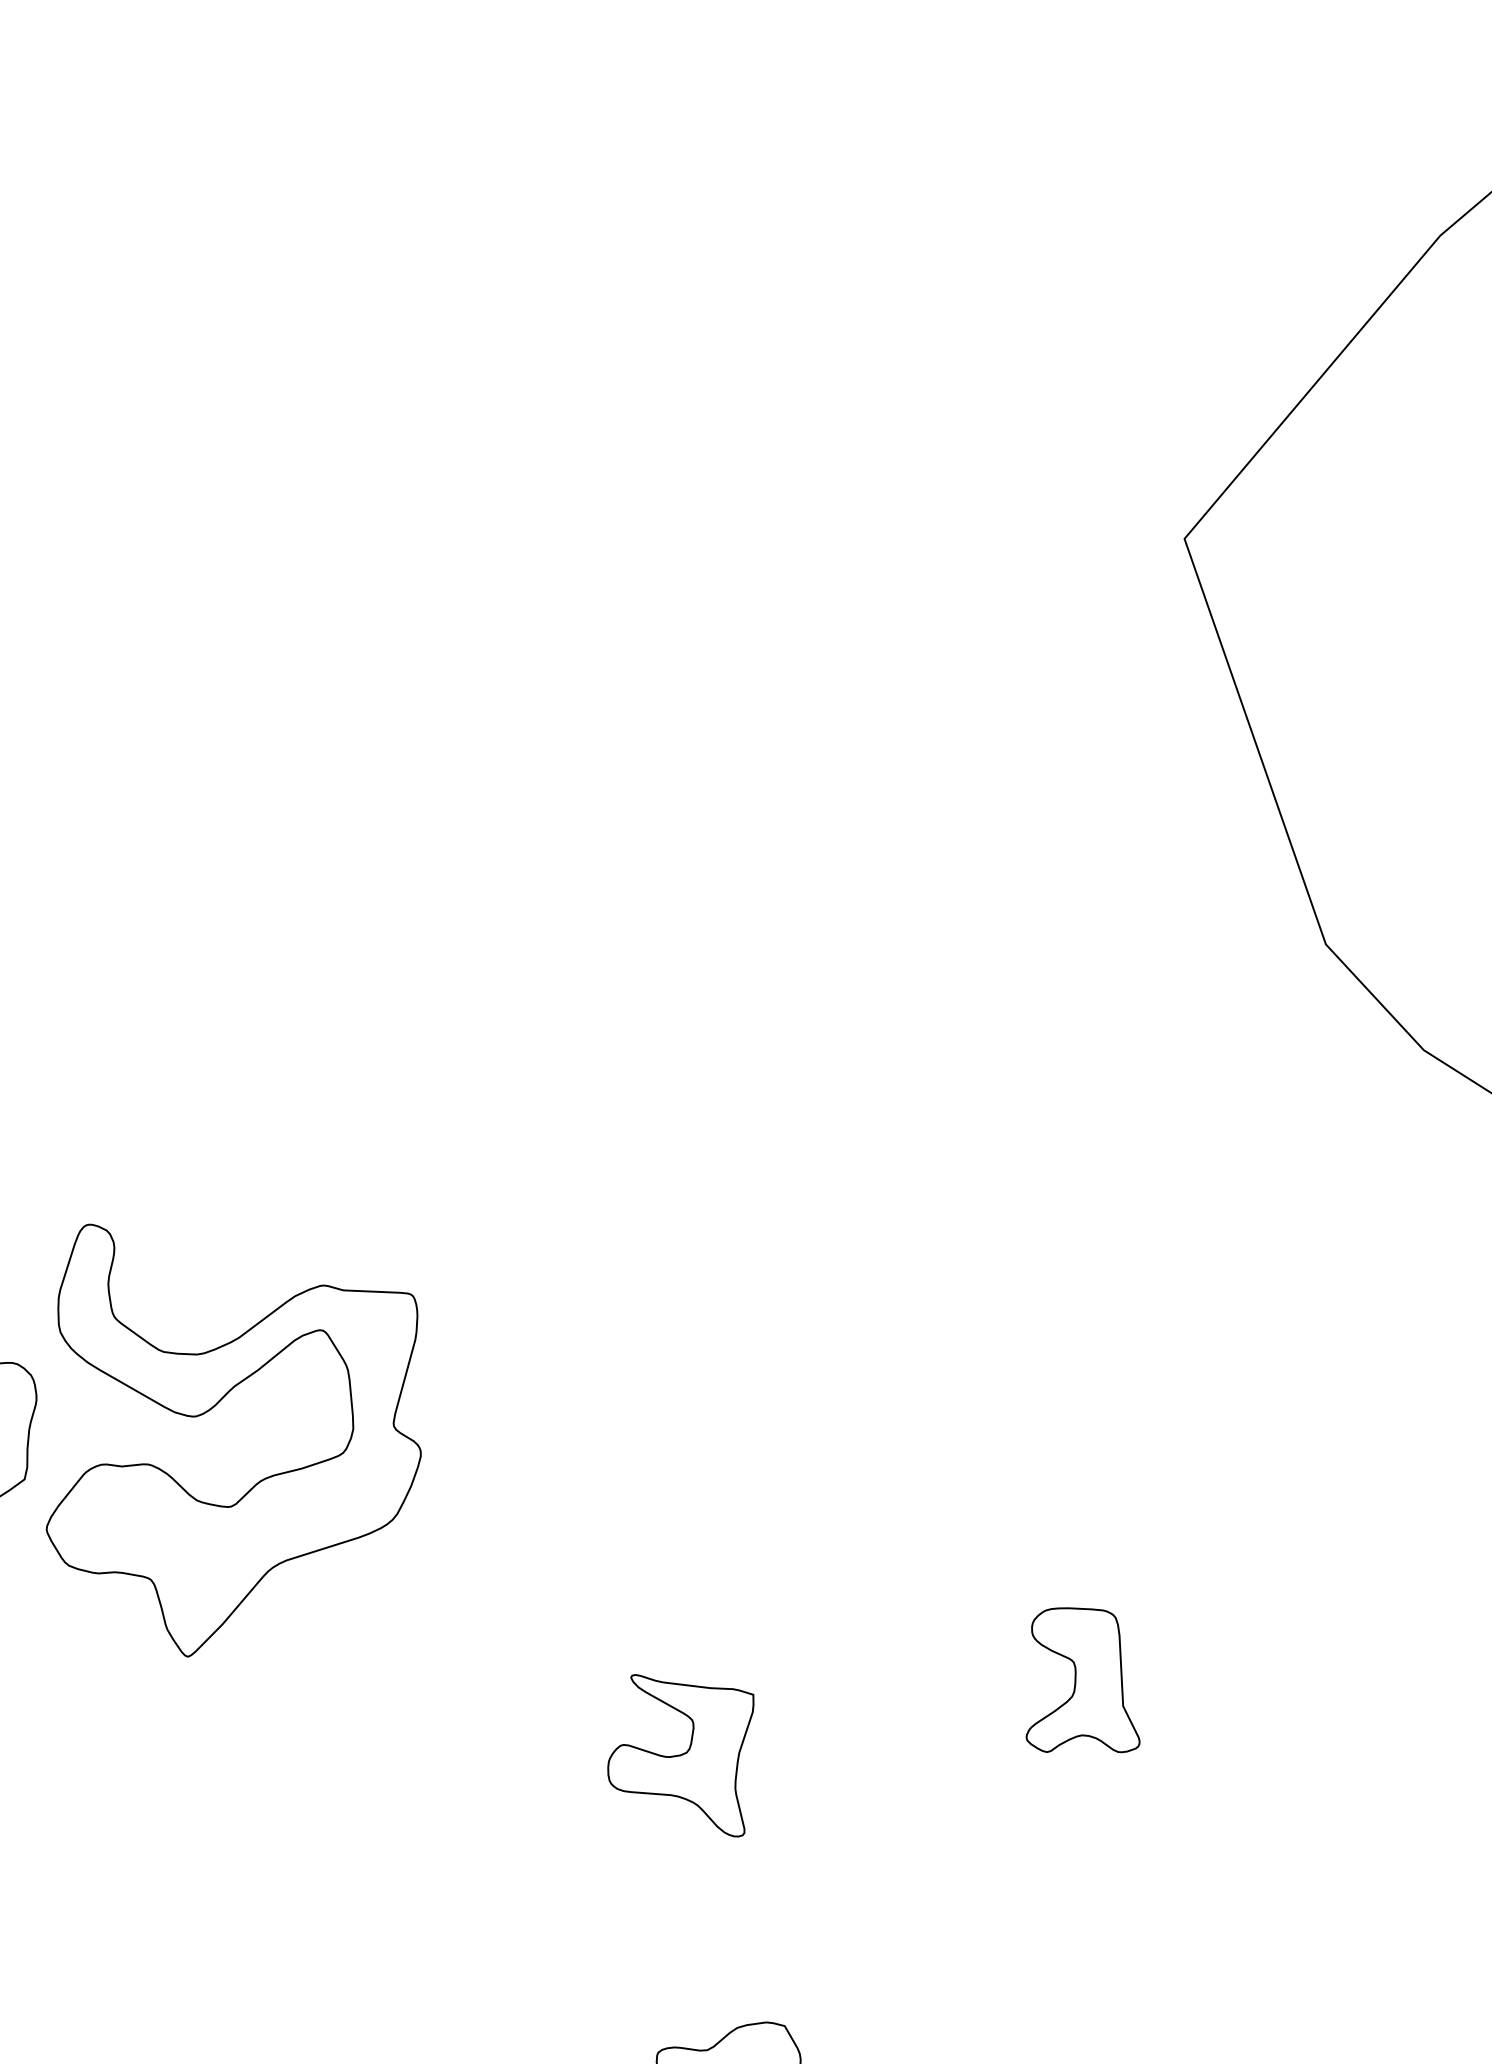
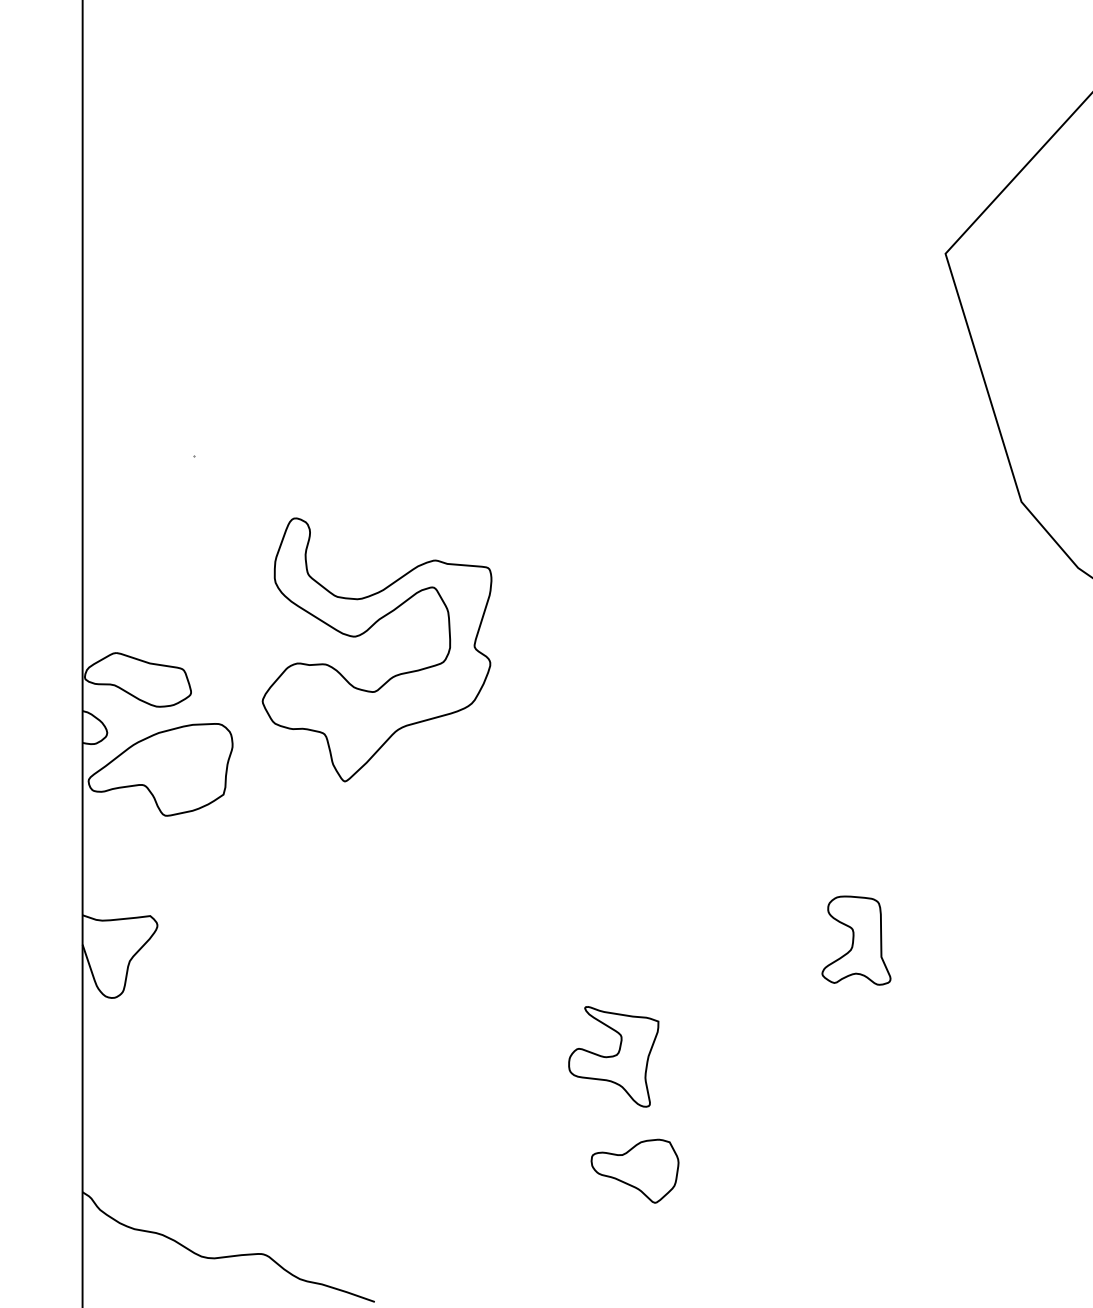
part: (214, 1408) -> (366, 632), moved
part: (681, 1755) -> (613, 1056), moved

